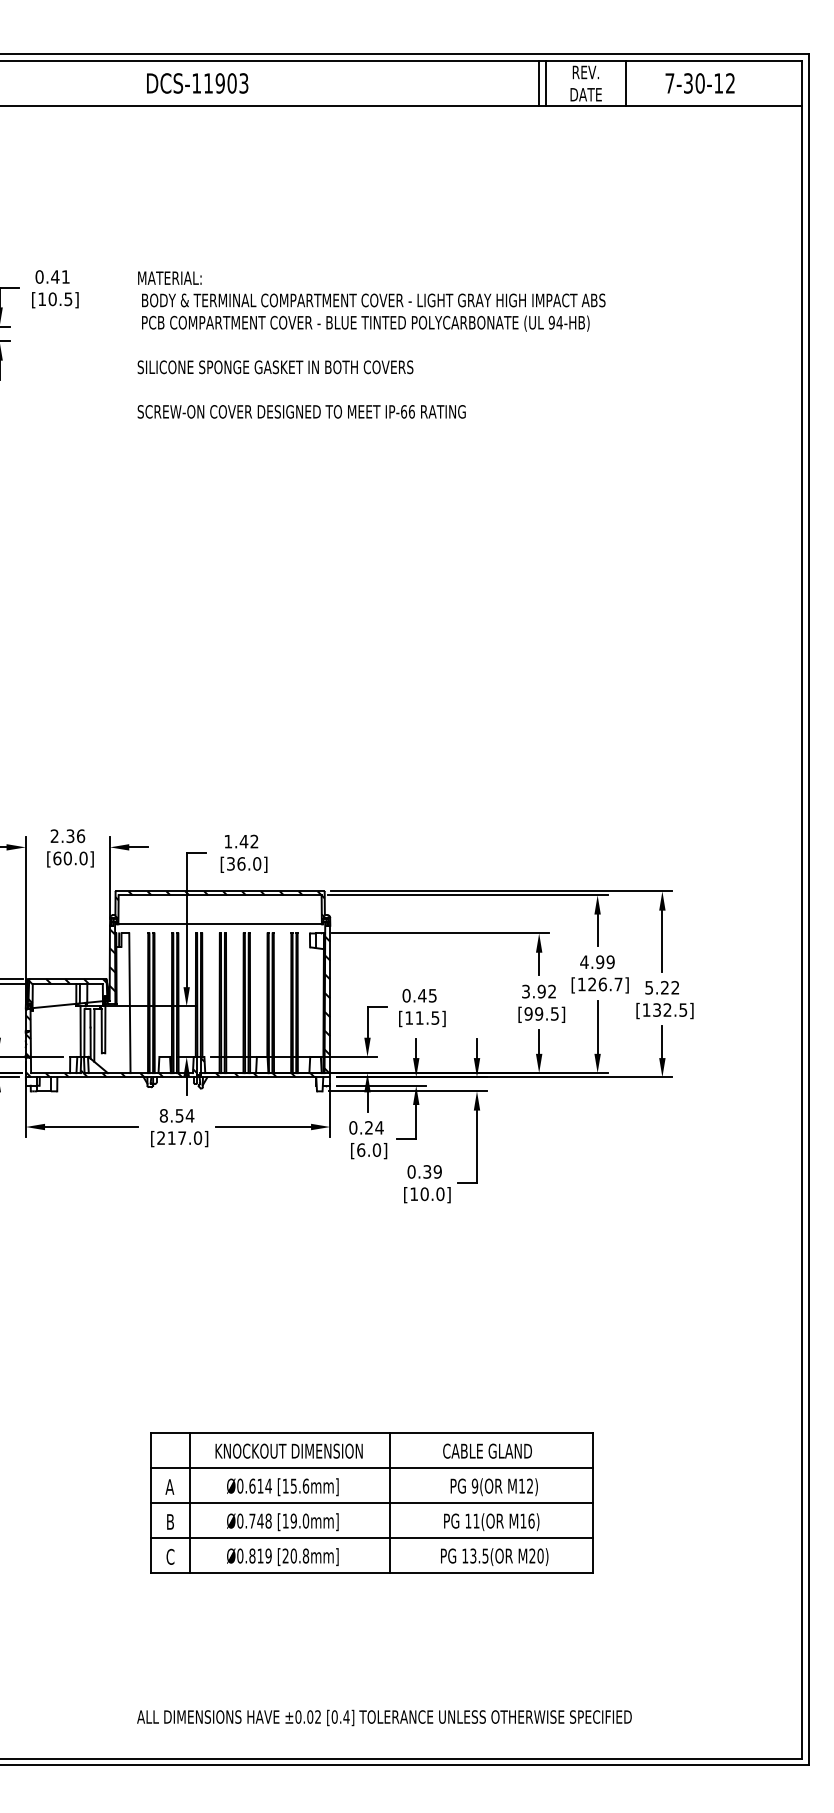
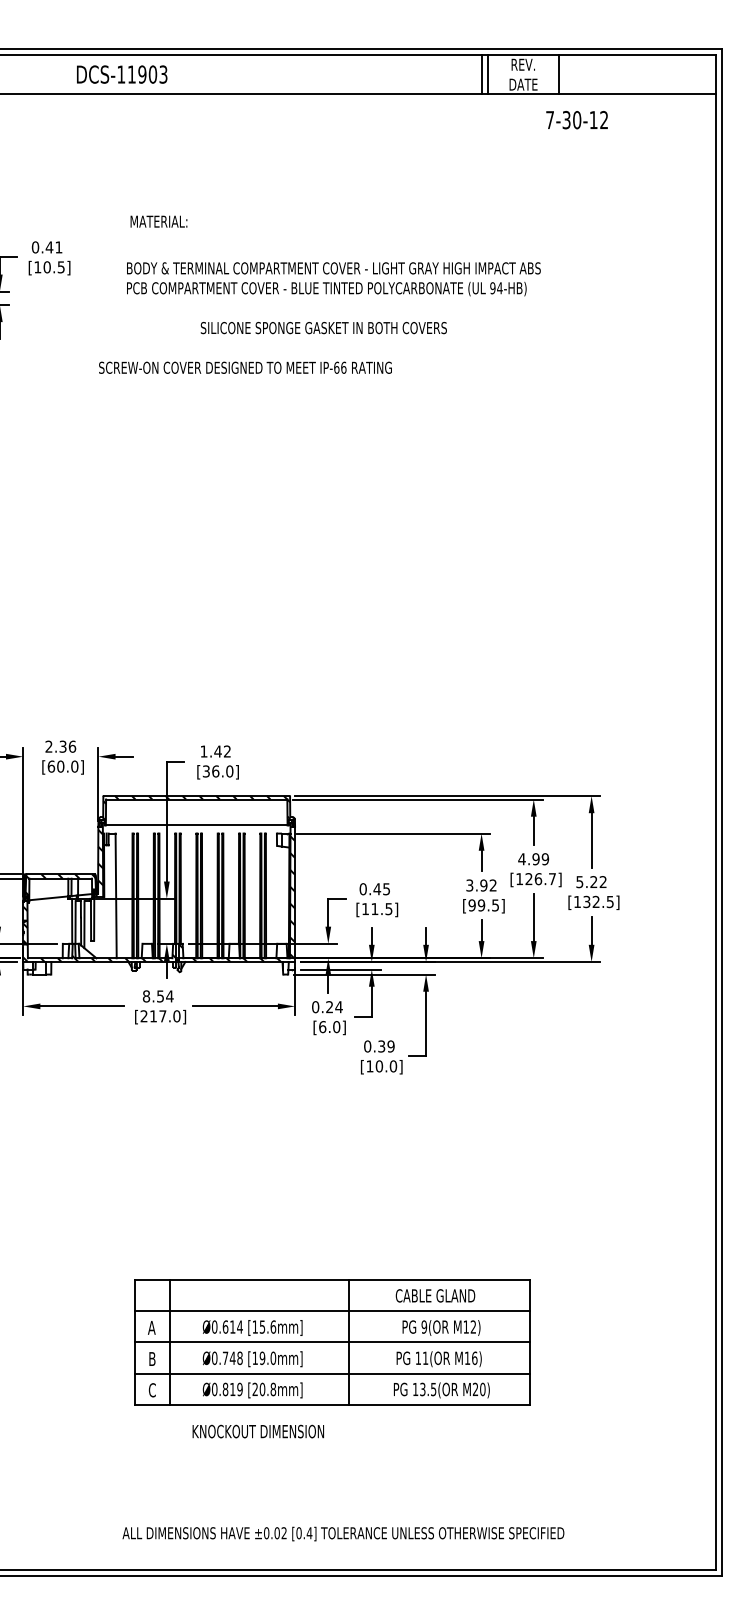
text: (197, 83) -> (122, 74), moved
text: (699, 83) -> (576, 120), moved
text: (169, 277) -> (158, 221), moved
text: (275, 367) -> (323, 328), moved
text: (301, 411) -> (245, 367), moved
text: (288, 1450) -> (257, 1430), moved

